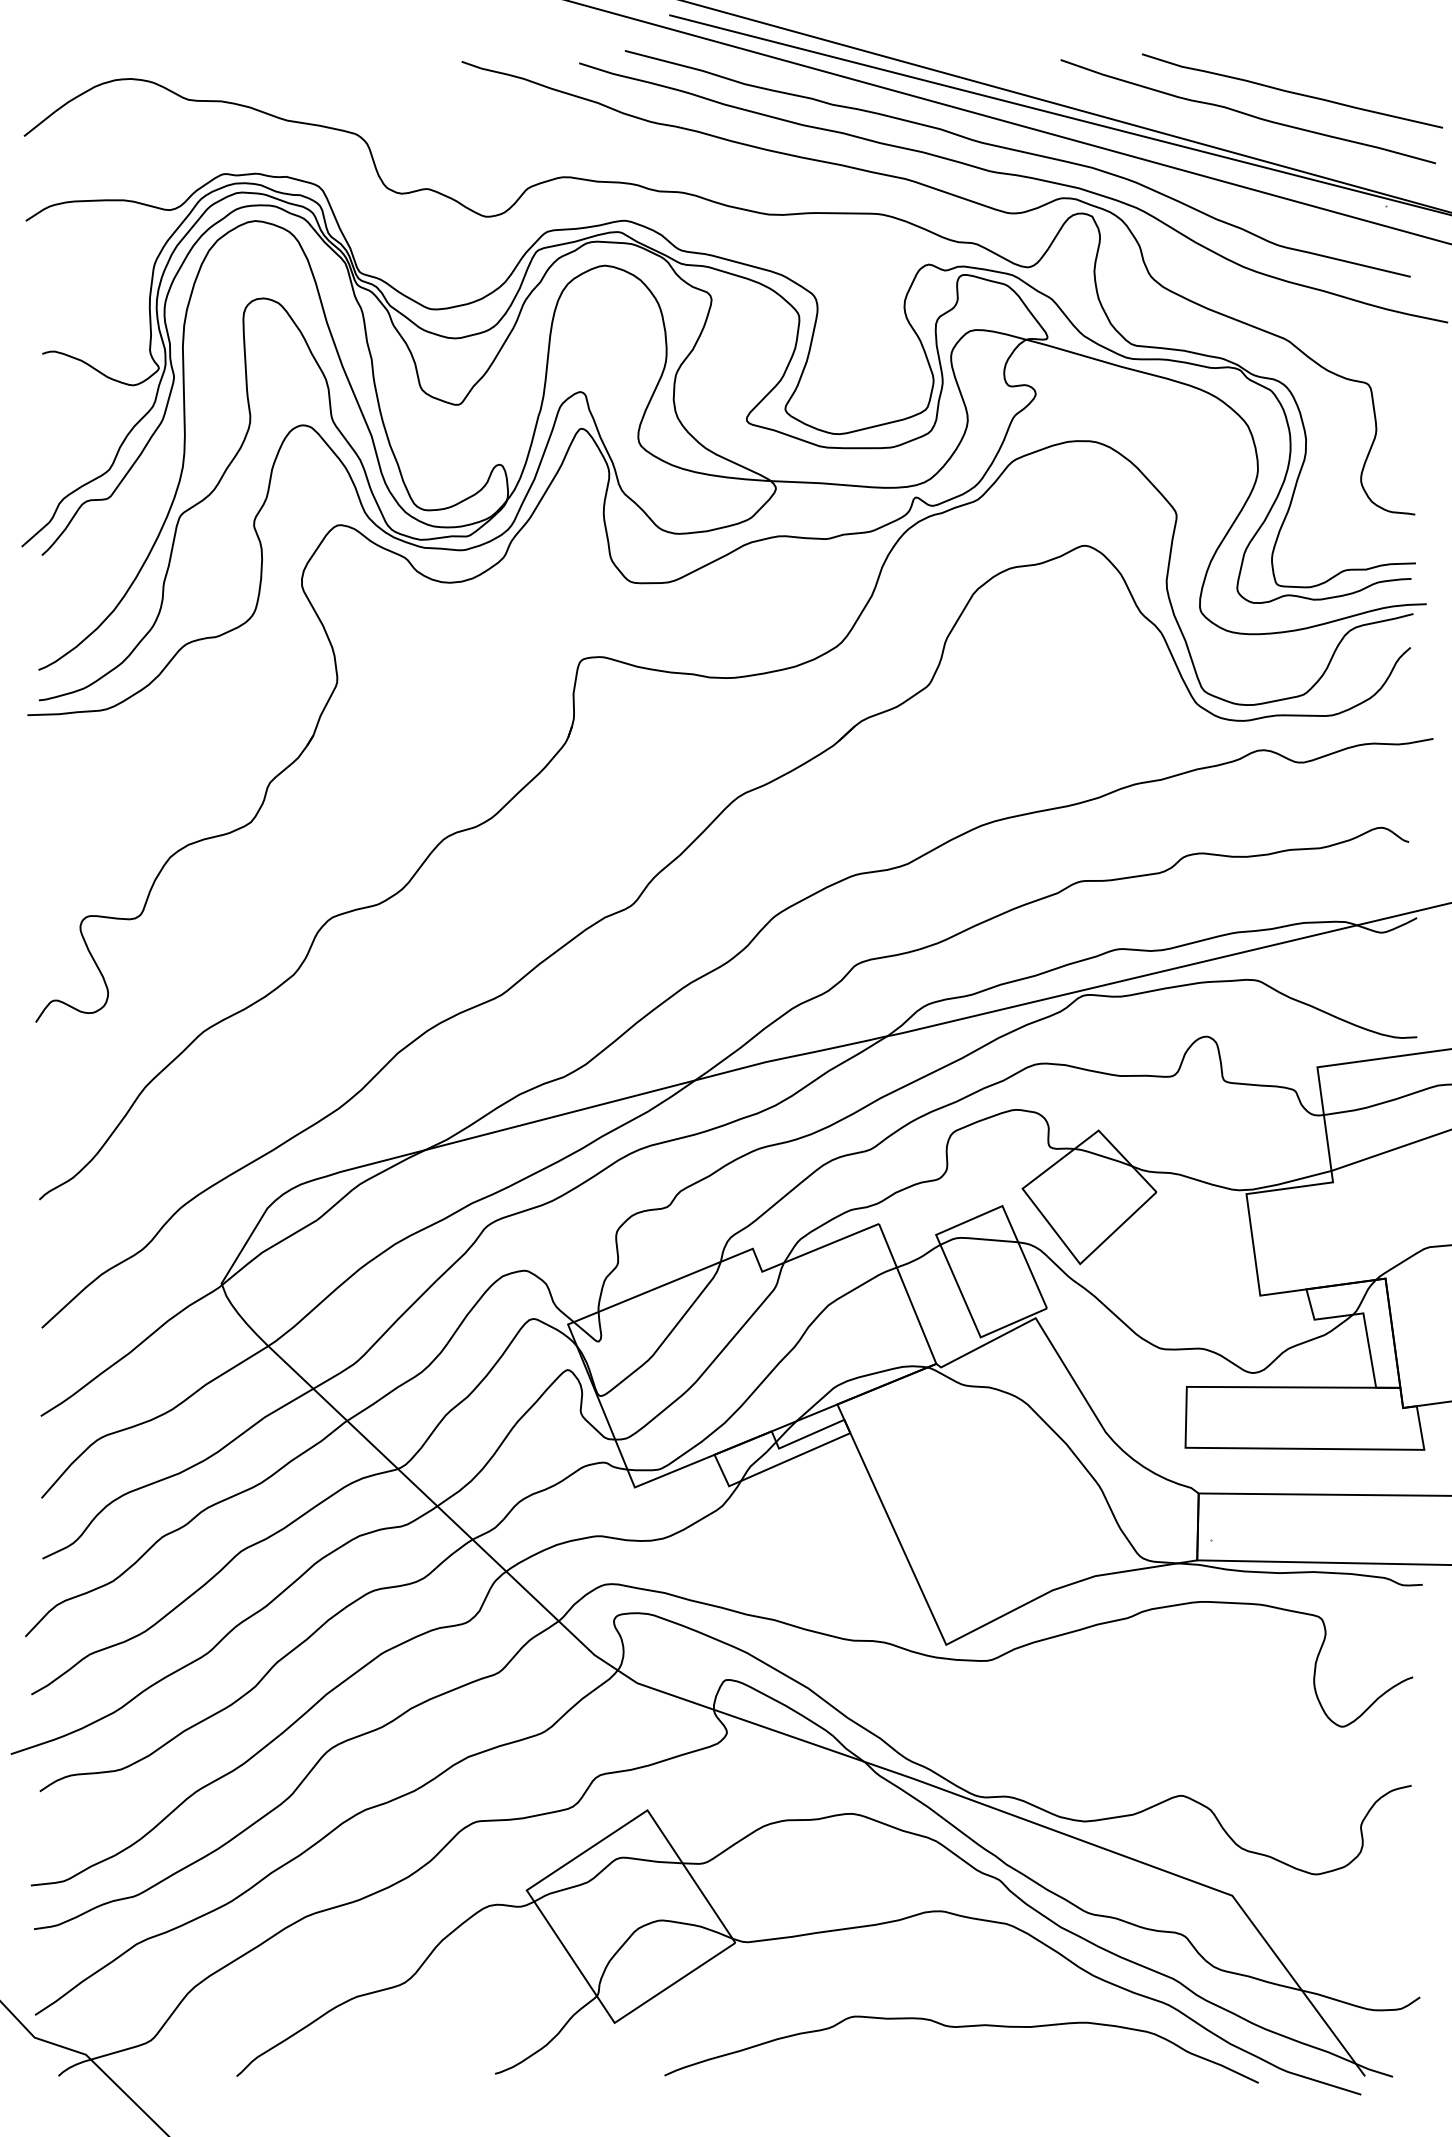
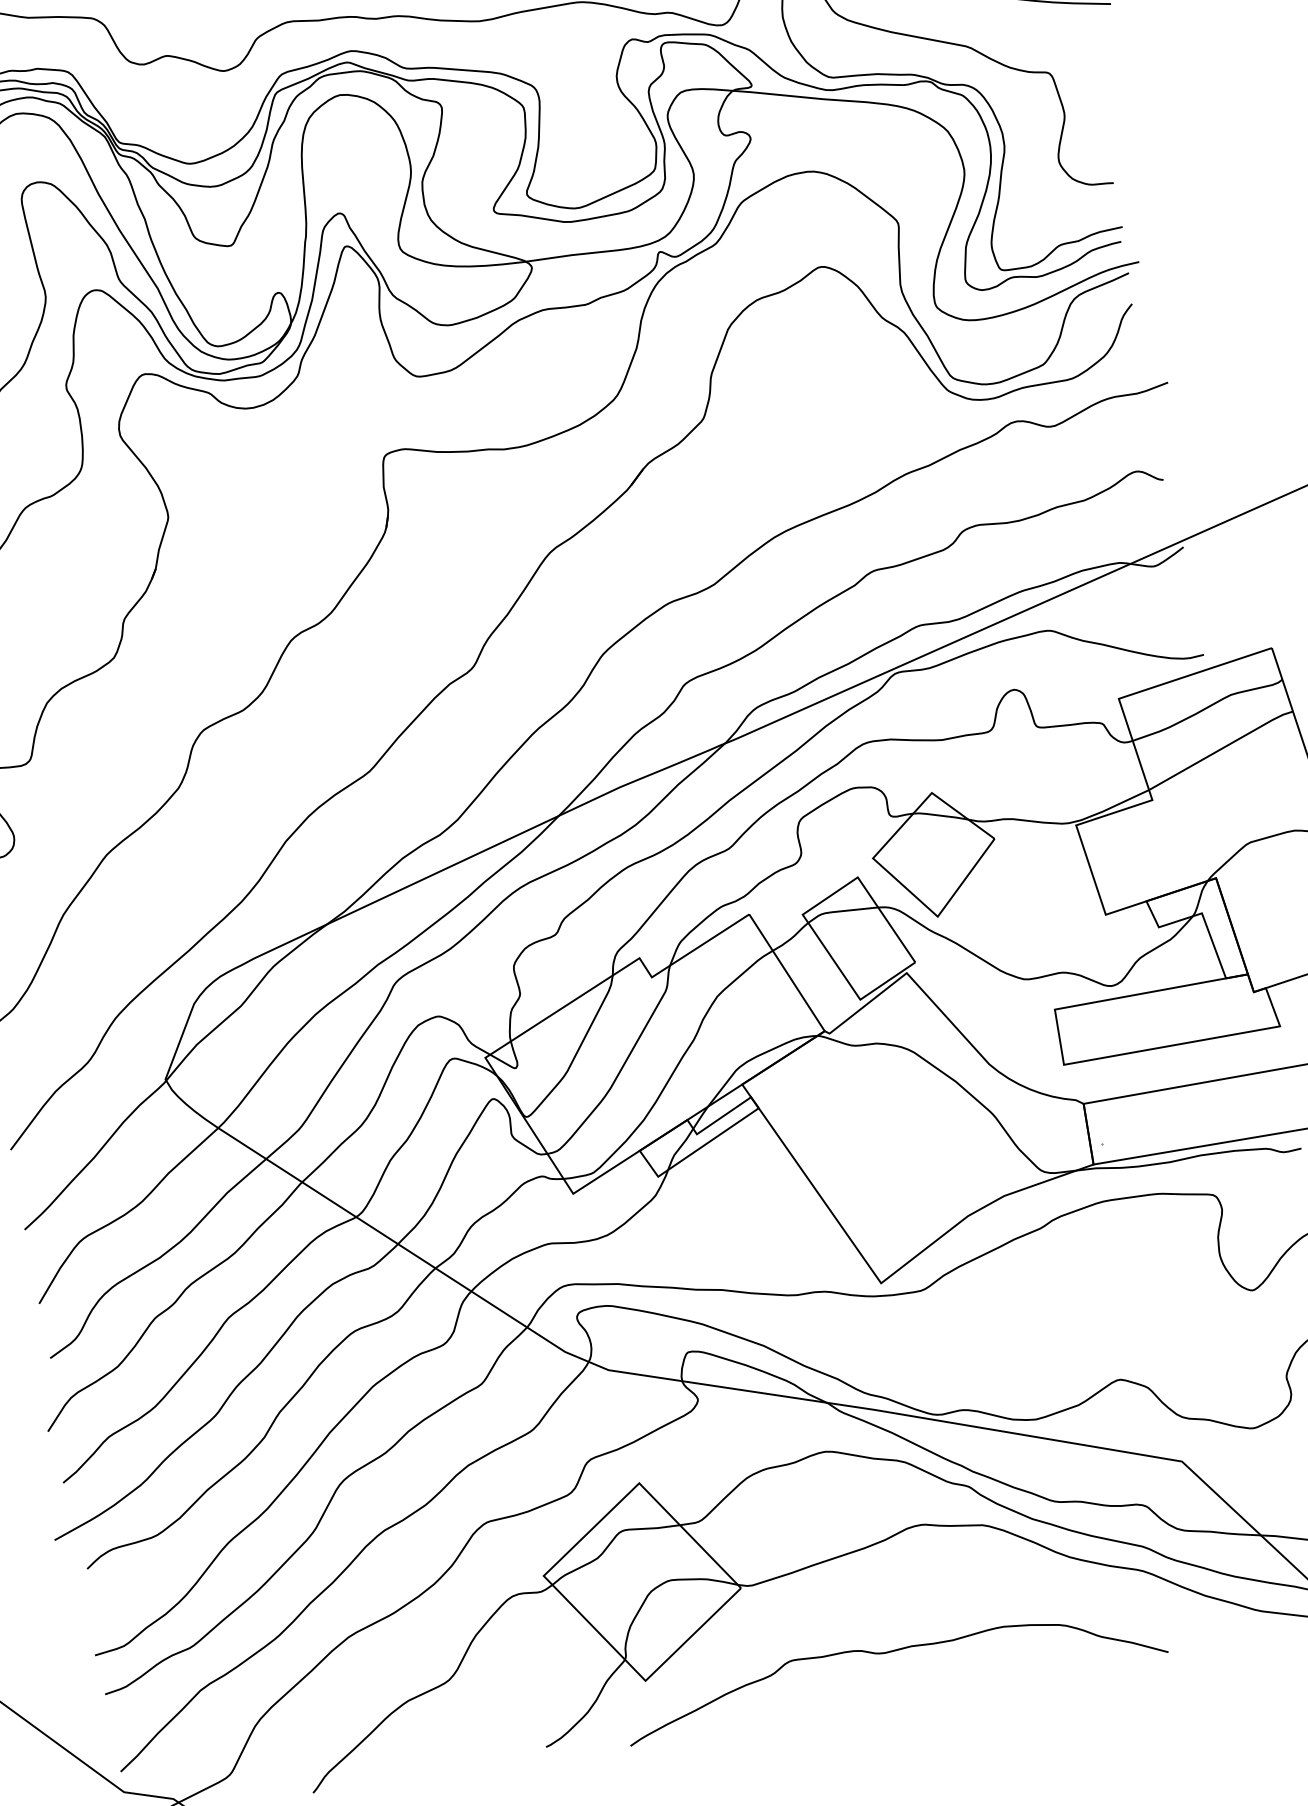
curve: (961, 2027) -> (890, 1652), moved

